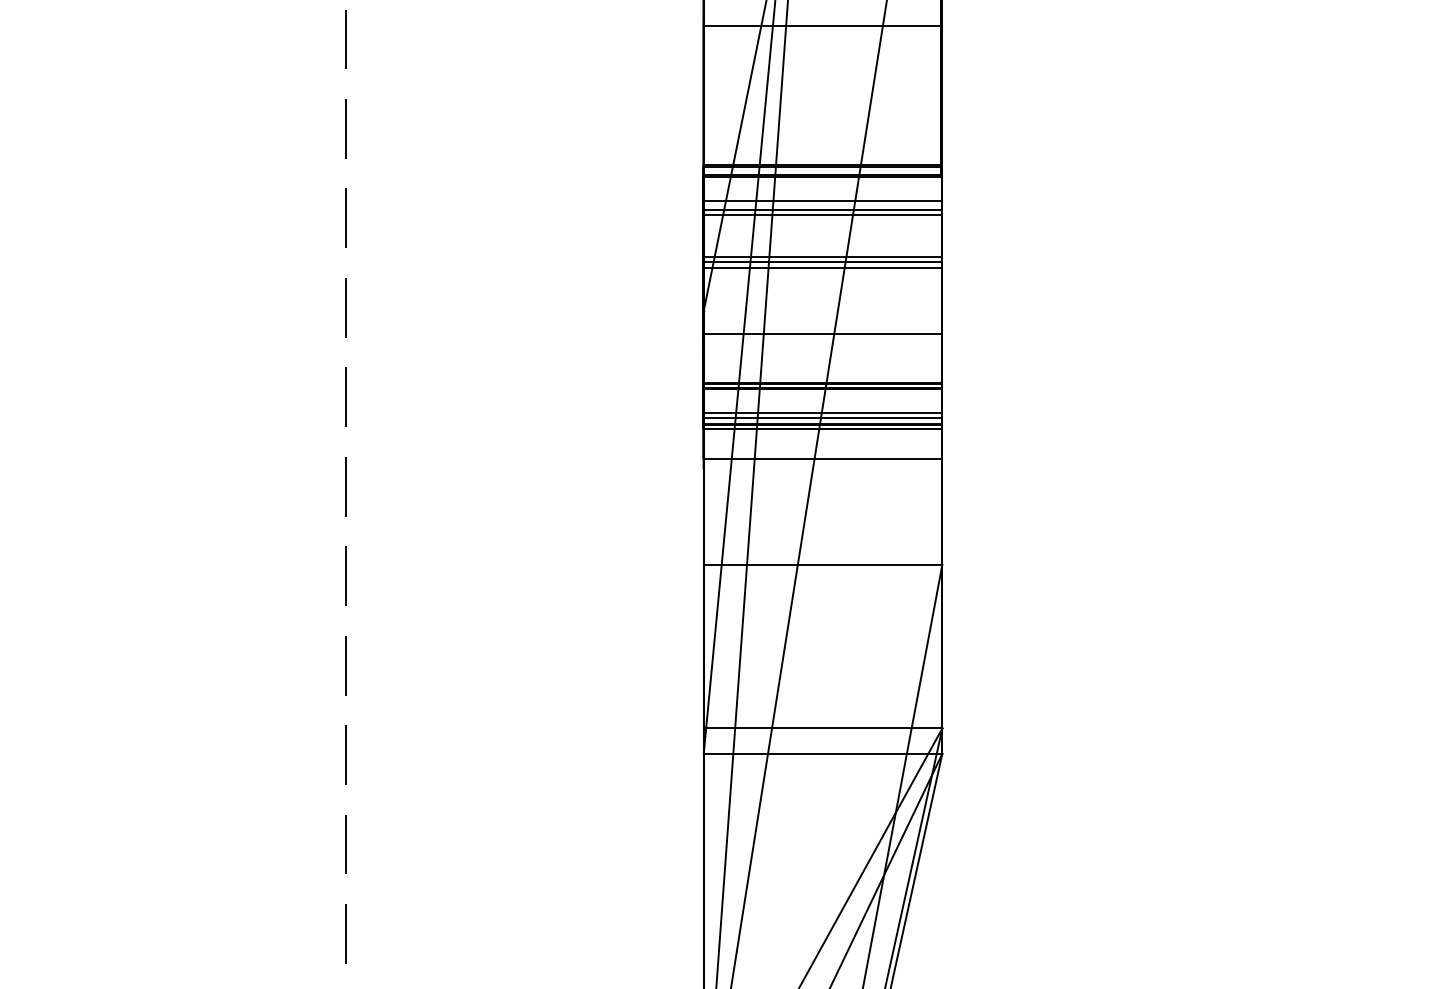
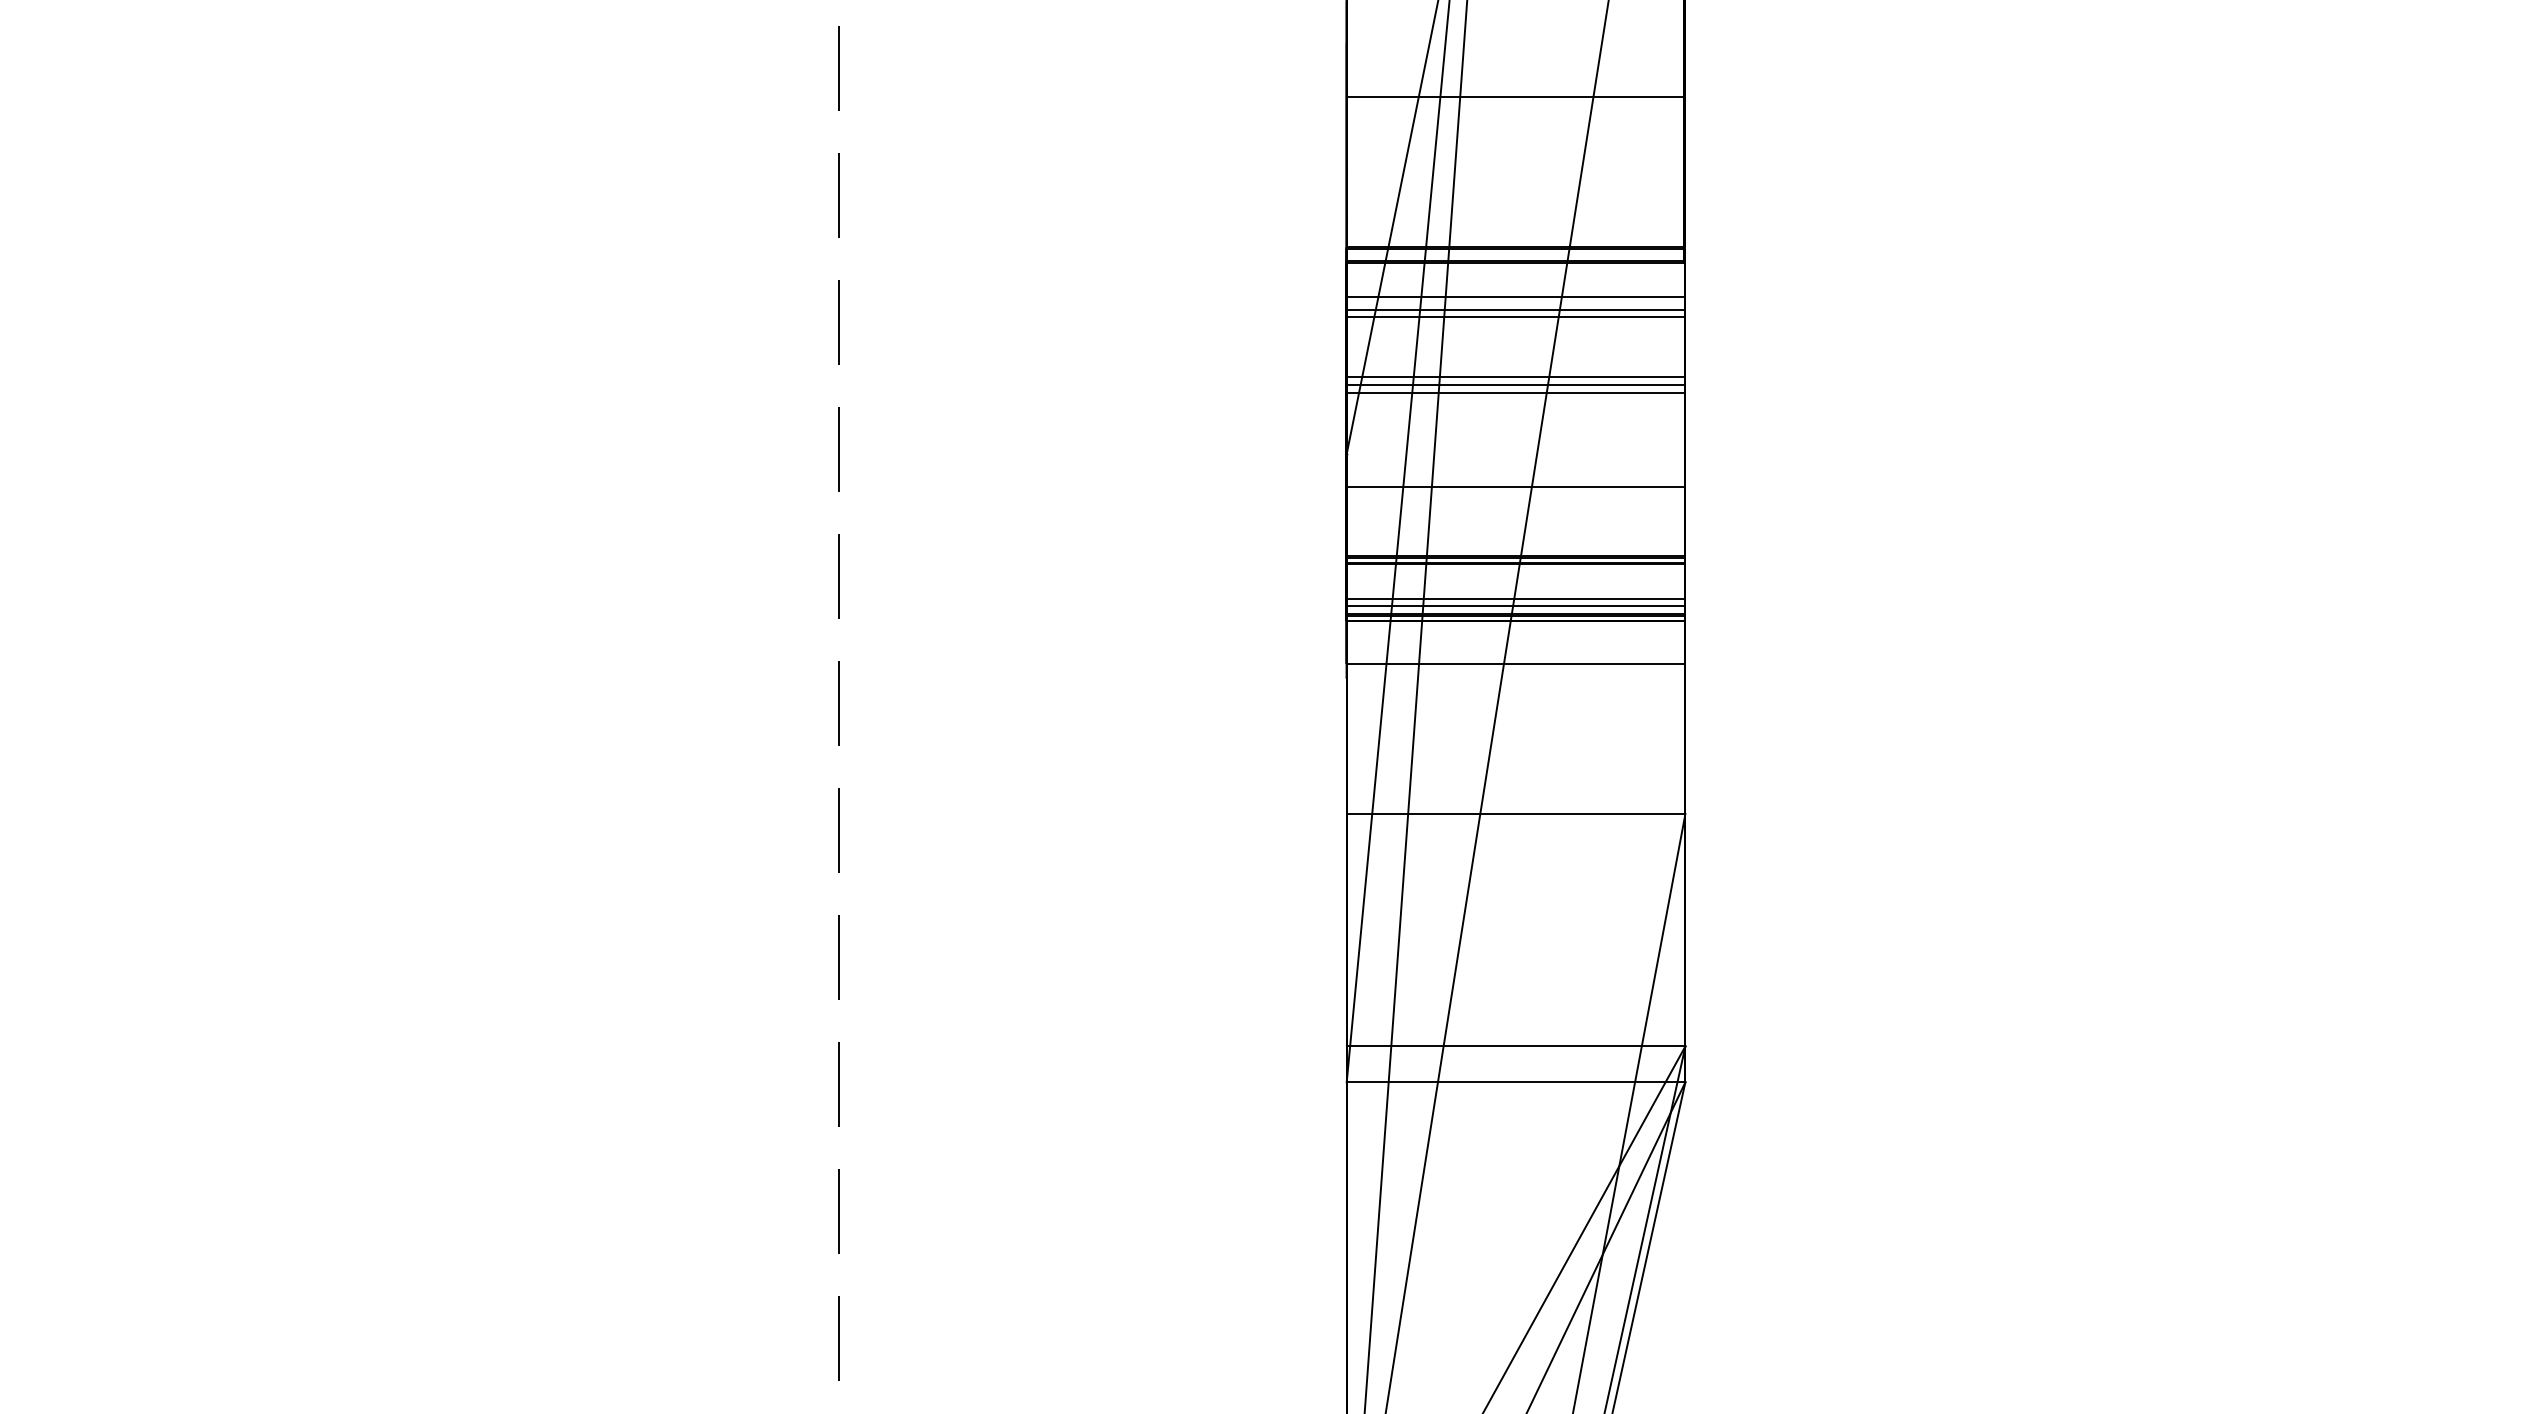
line: (822, 25) -> (1515, 96), moved

